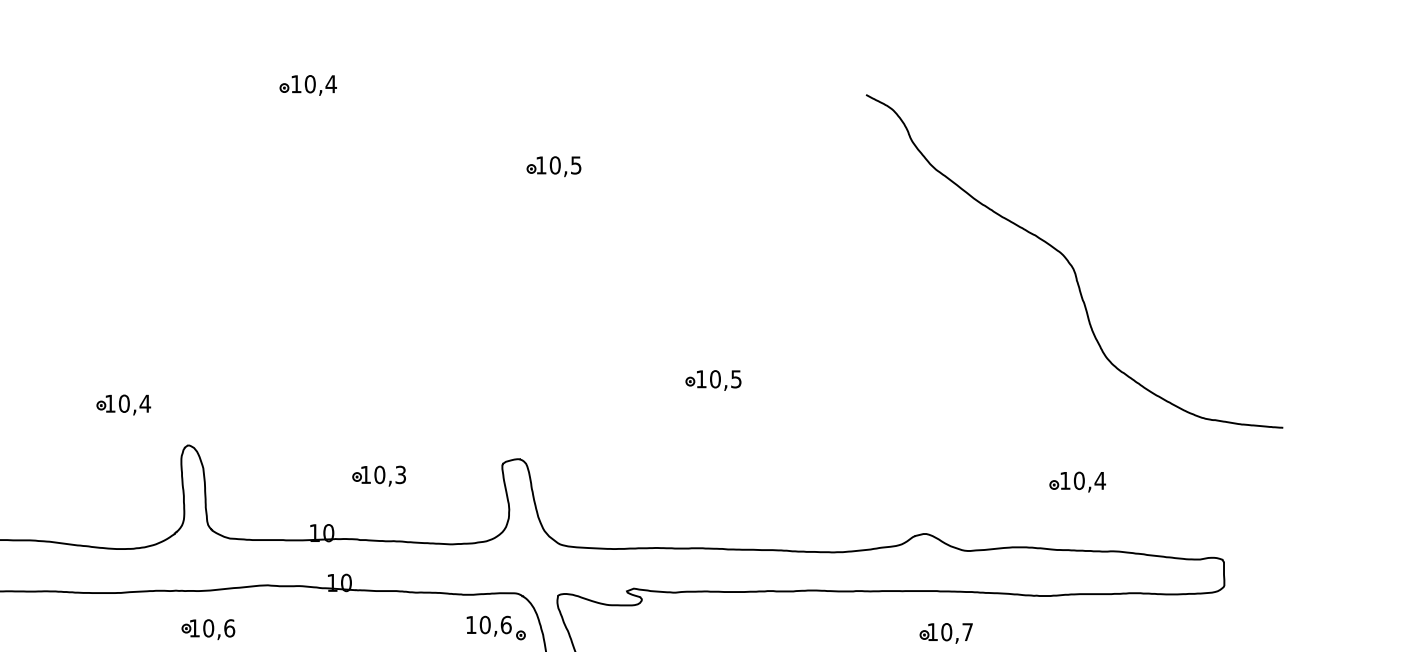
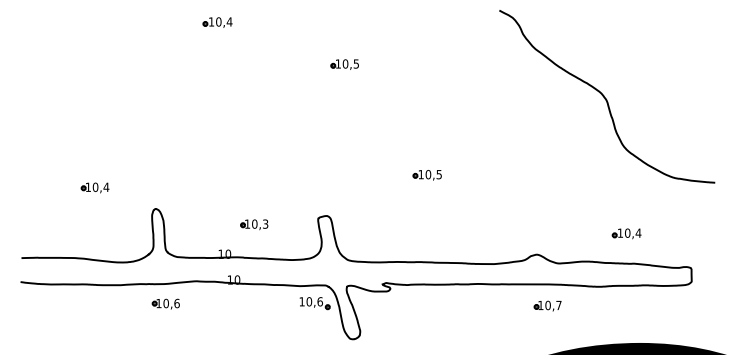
curve: (1071, 263) -> (605, 97), moved
part: (122, 404) -> (94, 187), moved
part: (1076, 481) -> (626, 233), moved

